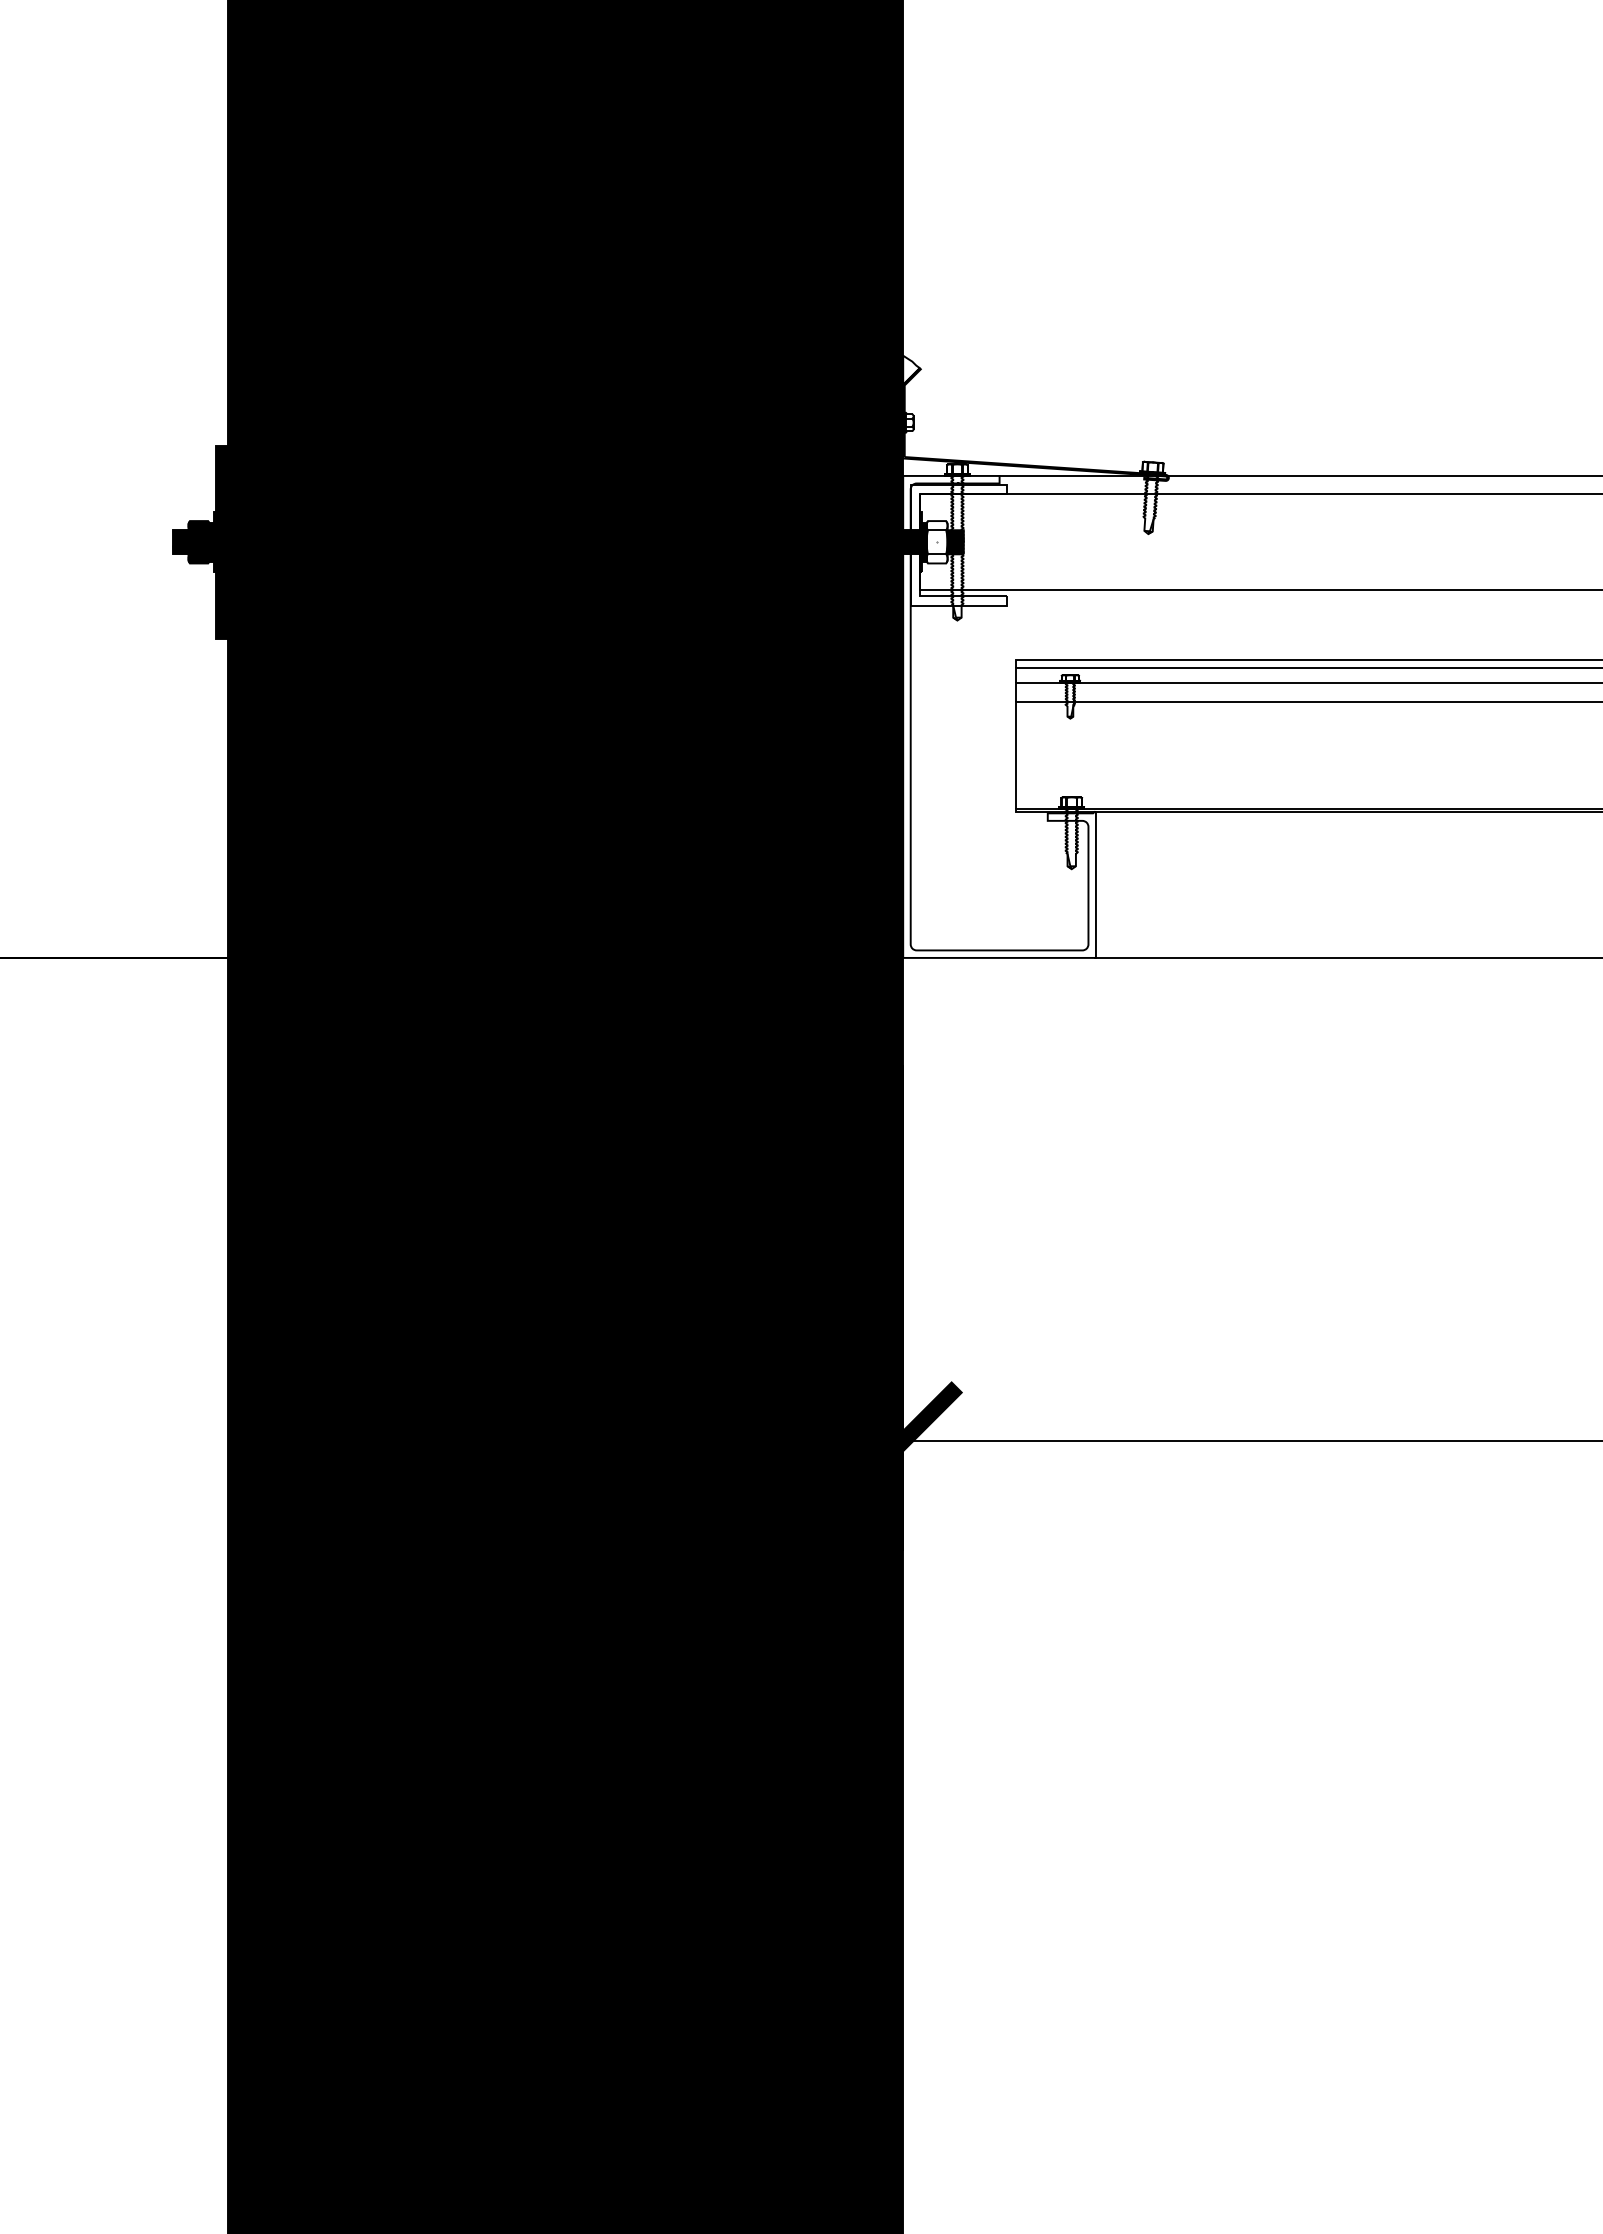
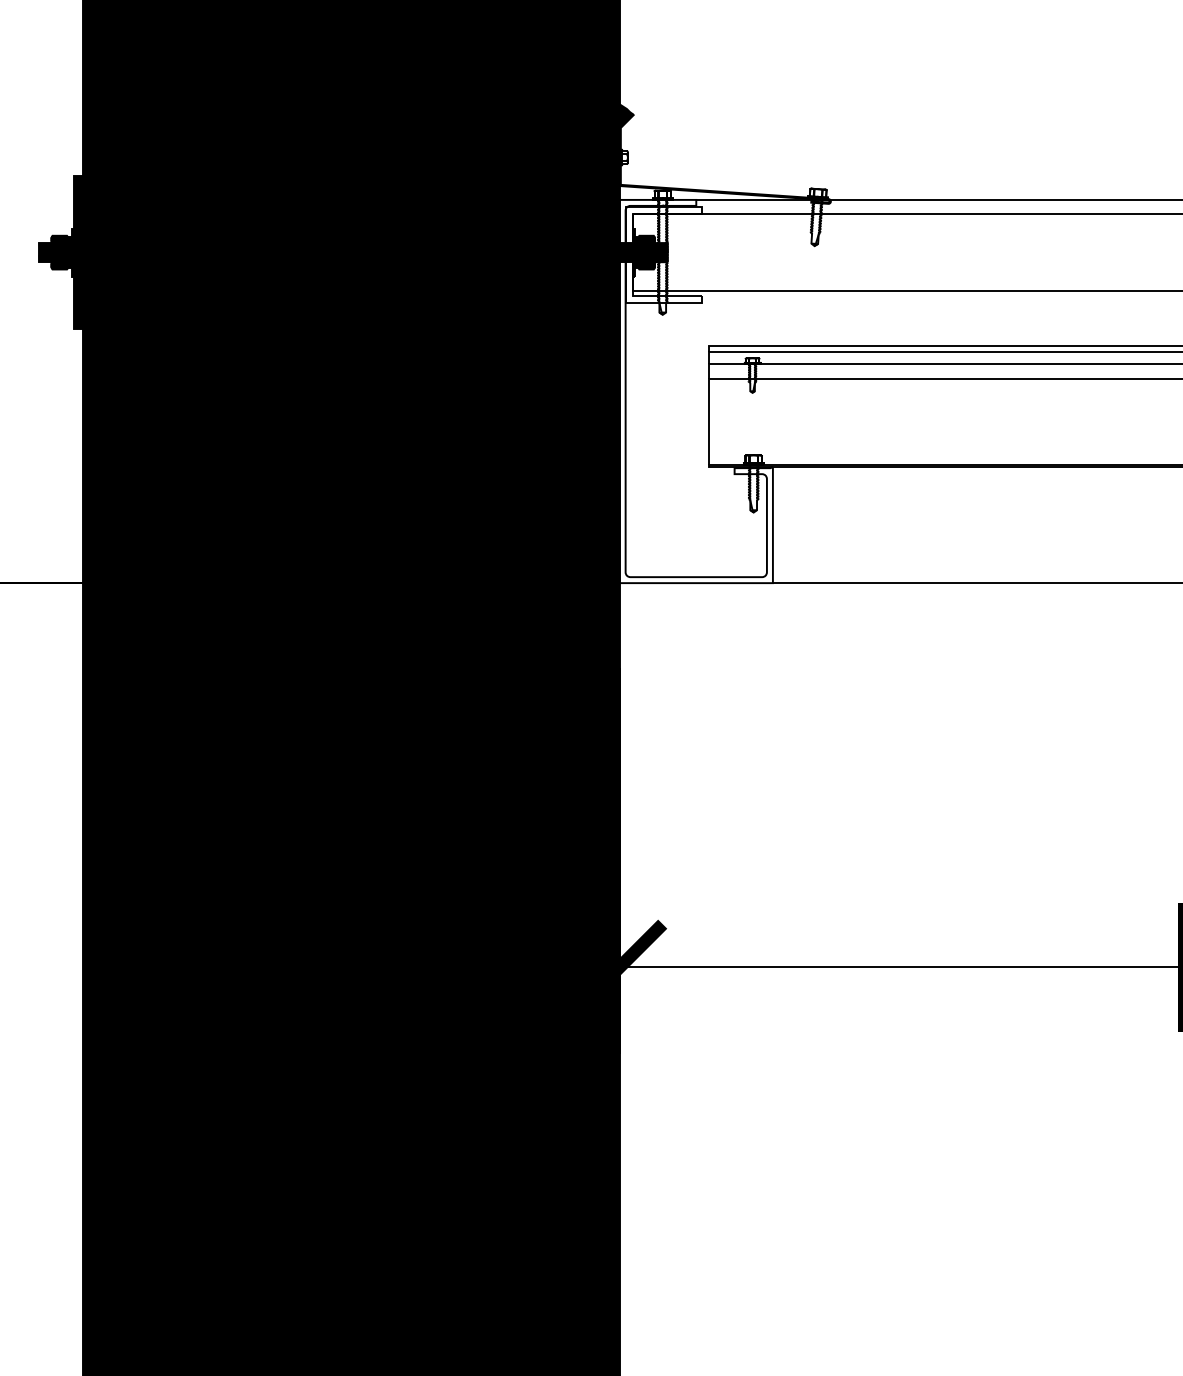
fill: (911, 369) -> (626, 115), added
fill: (936, 542) -> (646, 252), added

